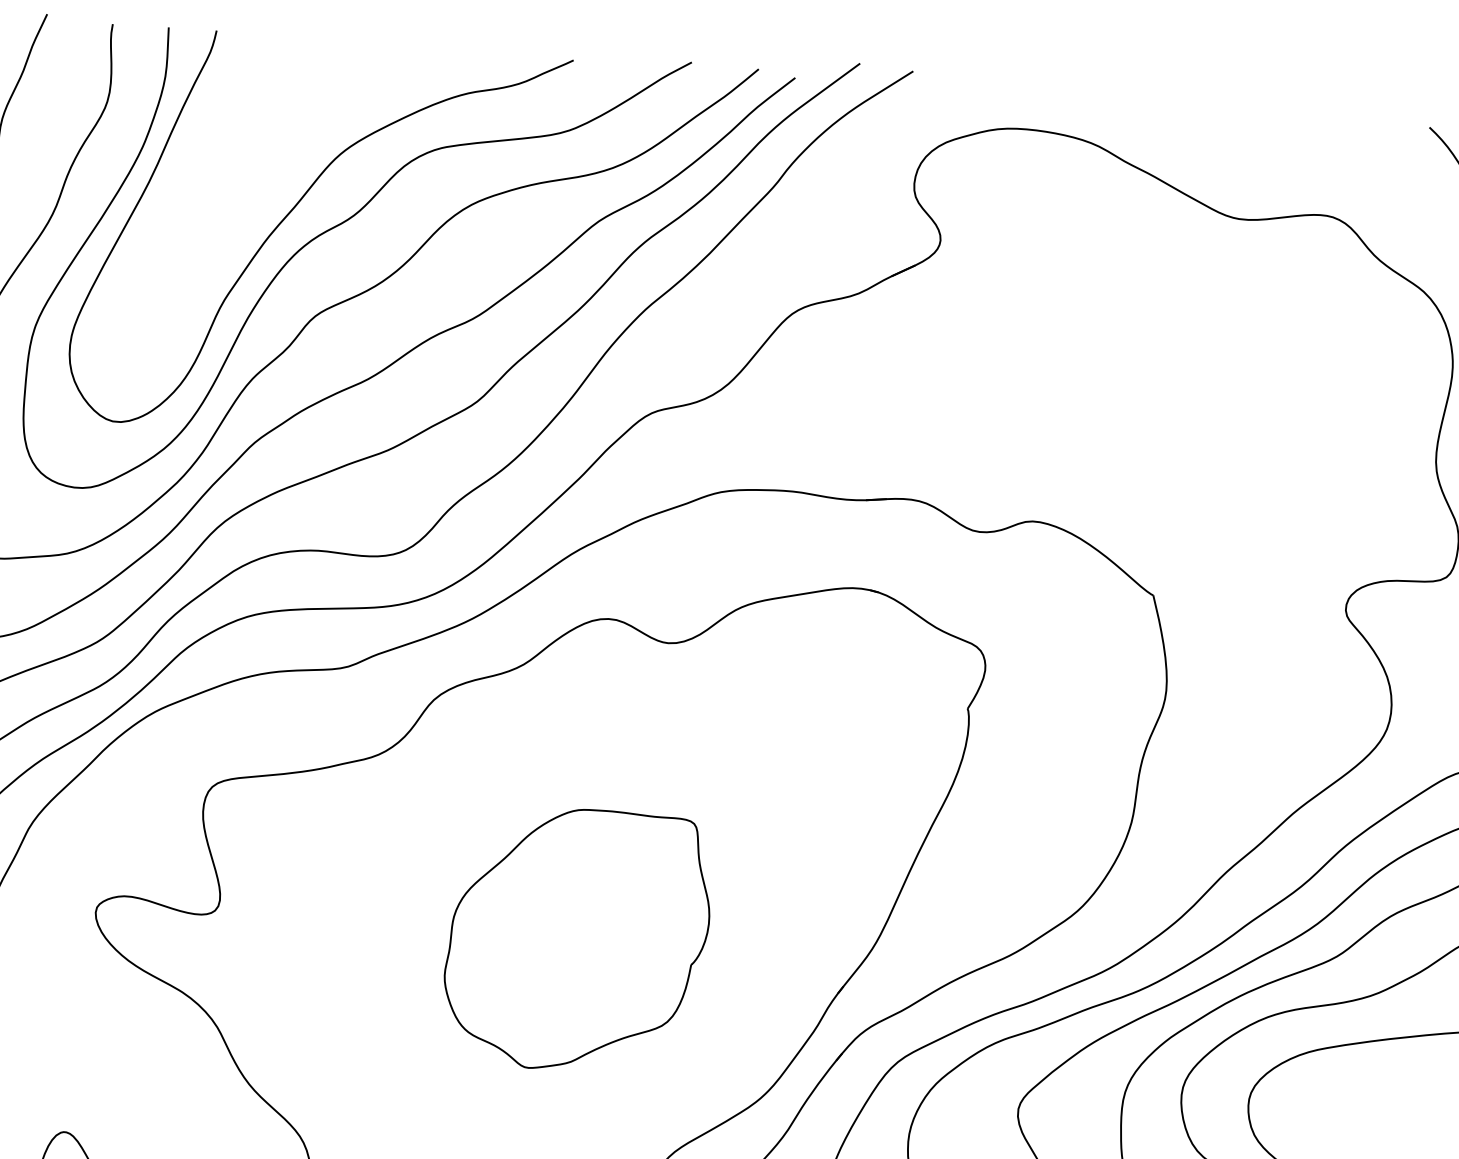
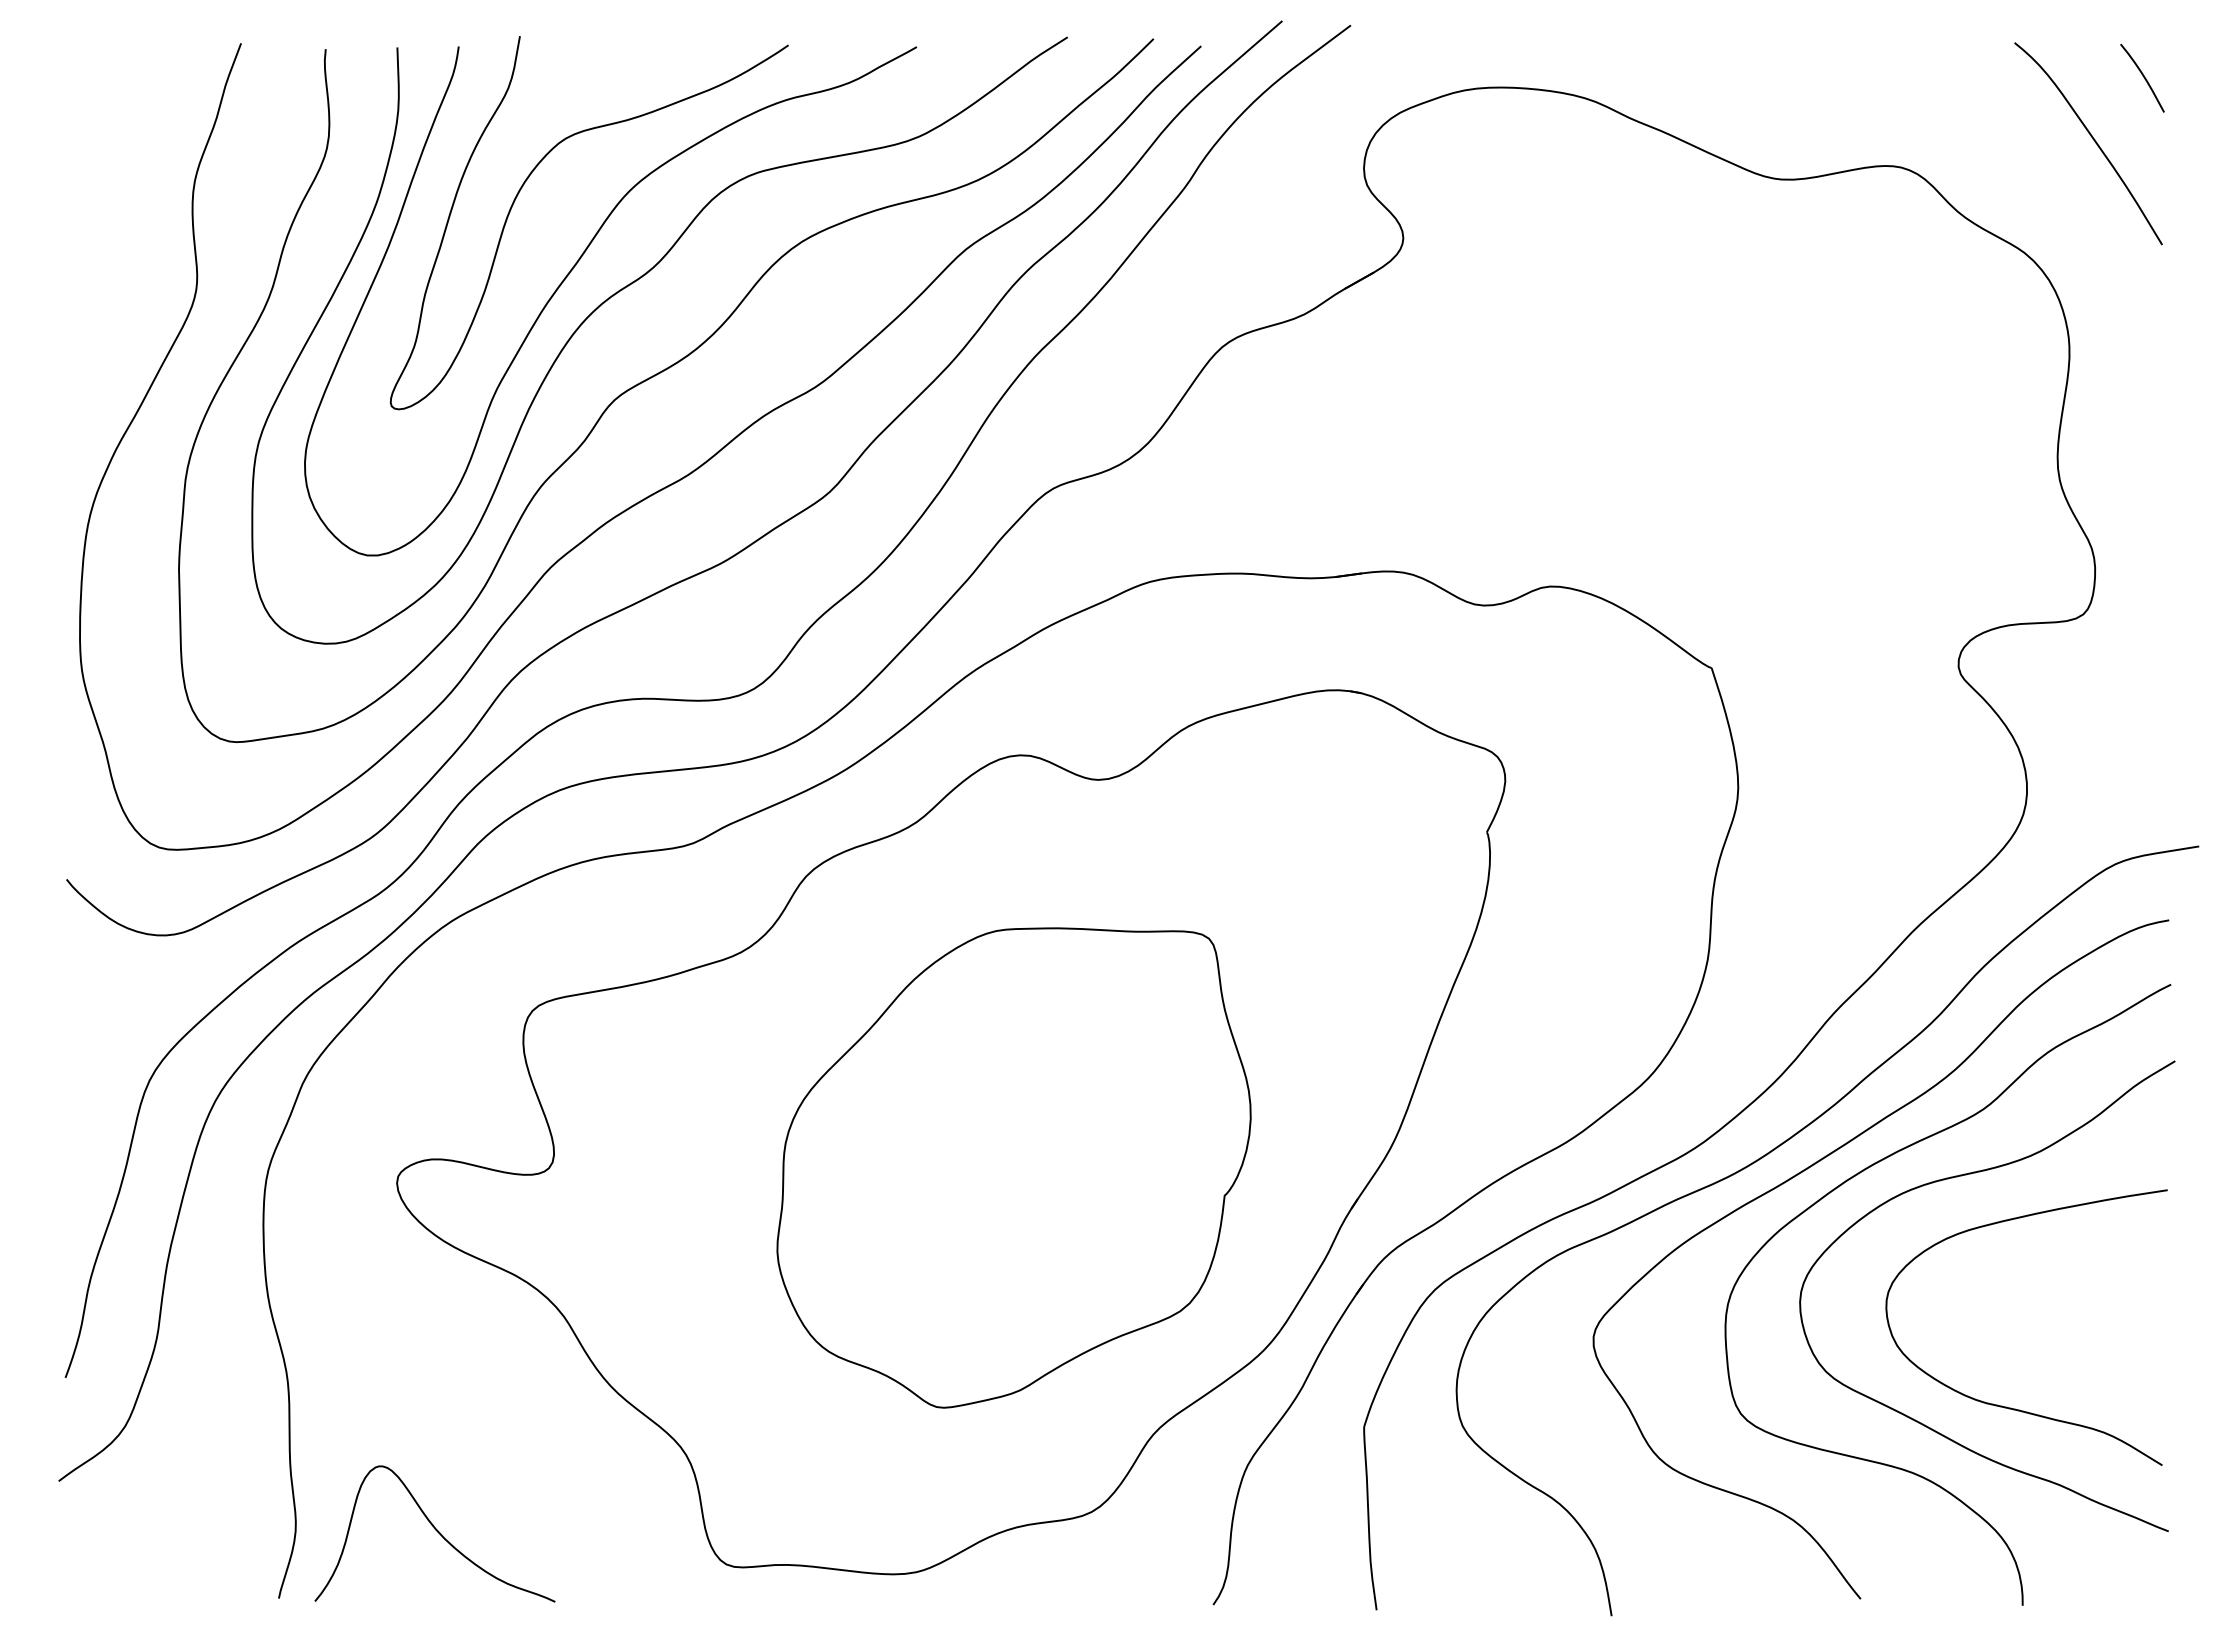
curve: (259, 141) -> (525, 183), added
part: (577, 939) -> (1013, 1167), size x1.43

